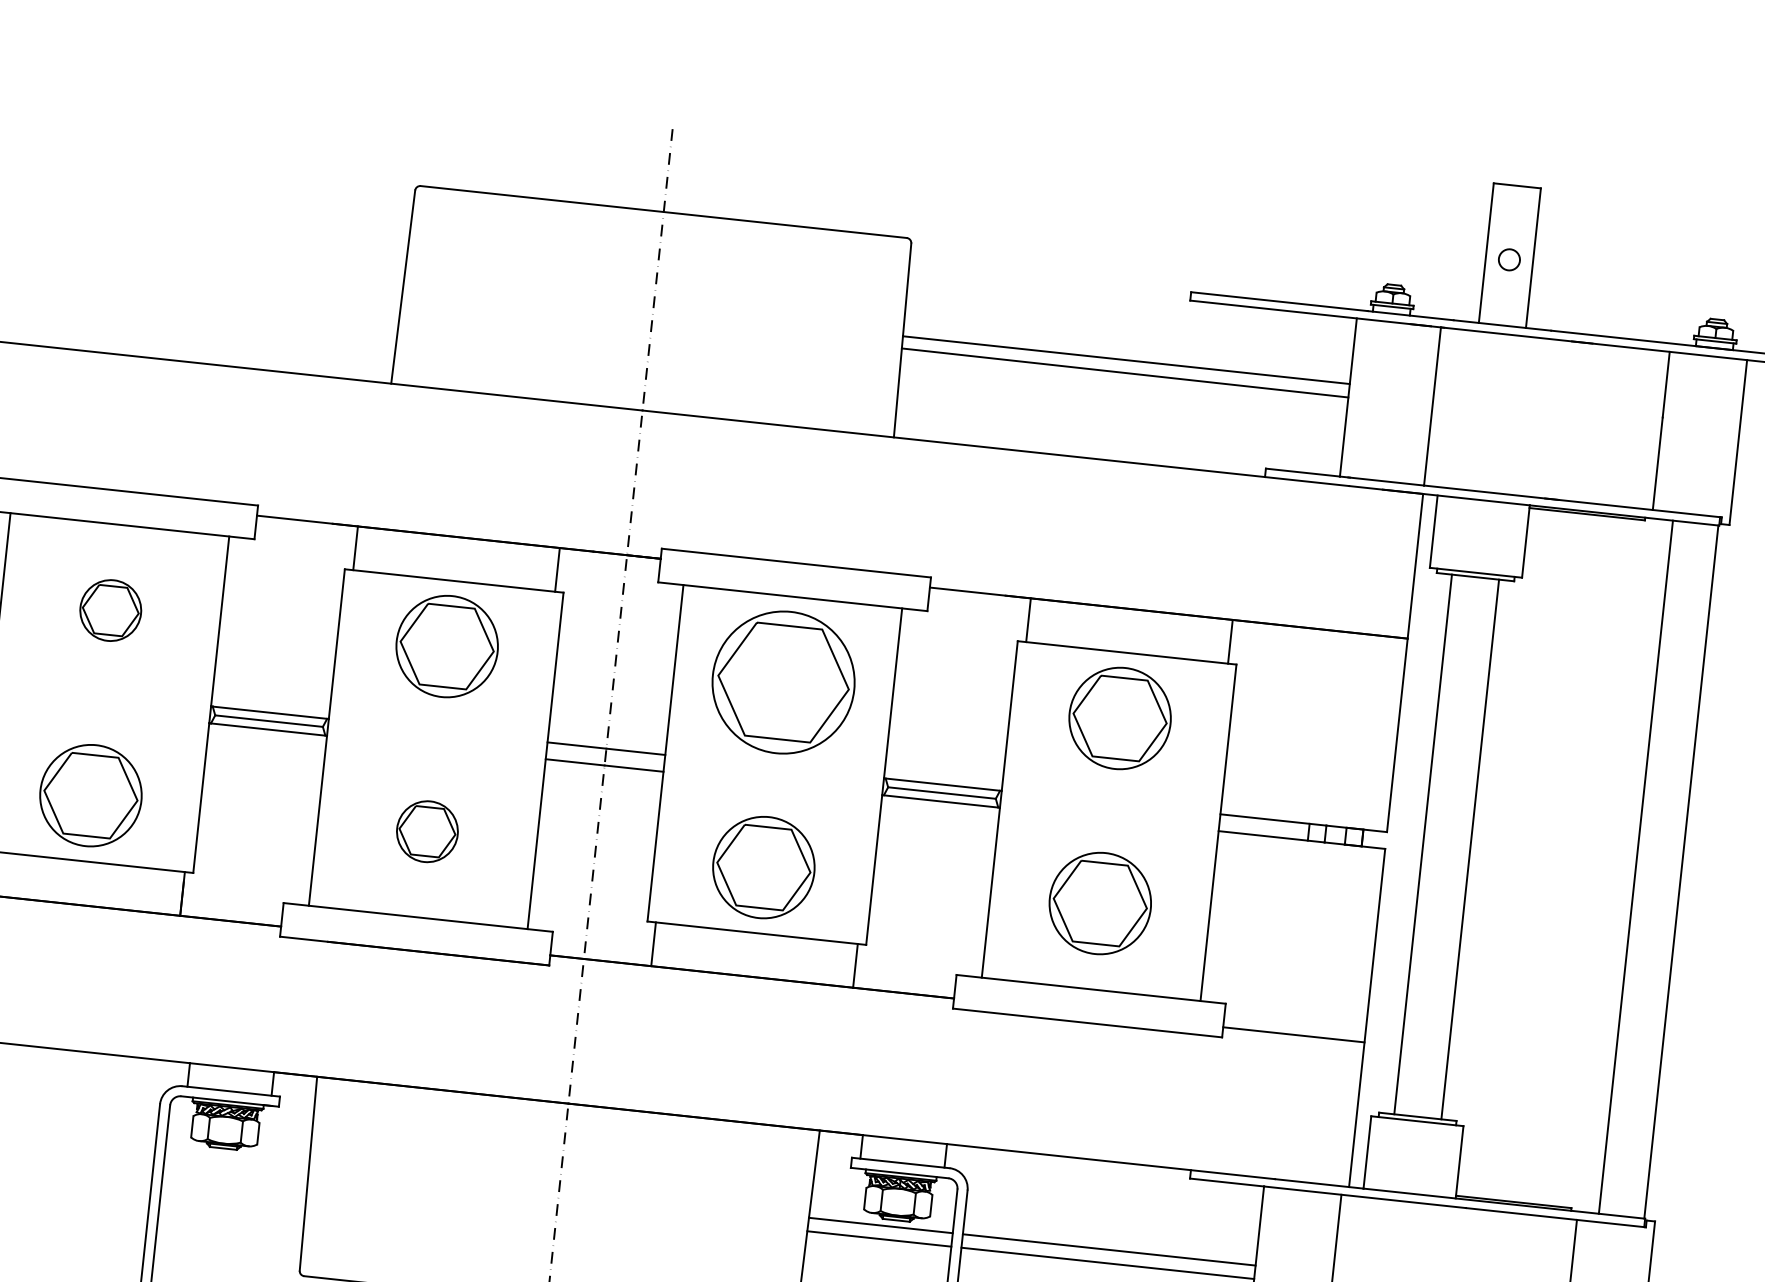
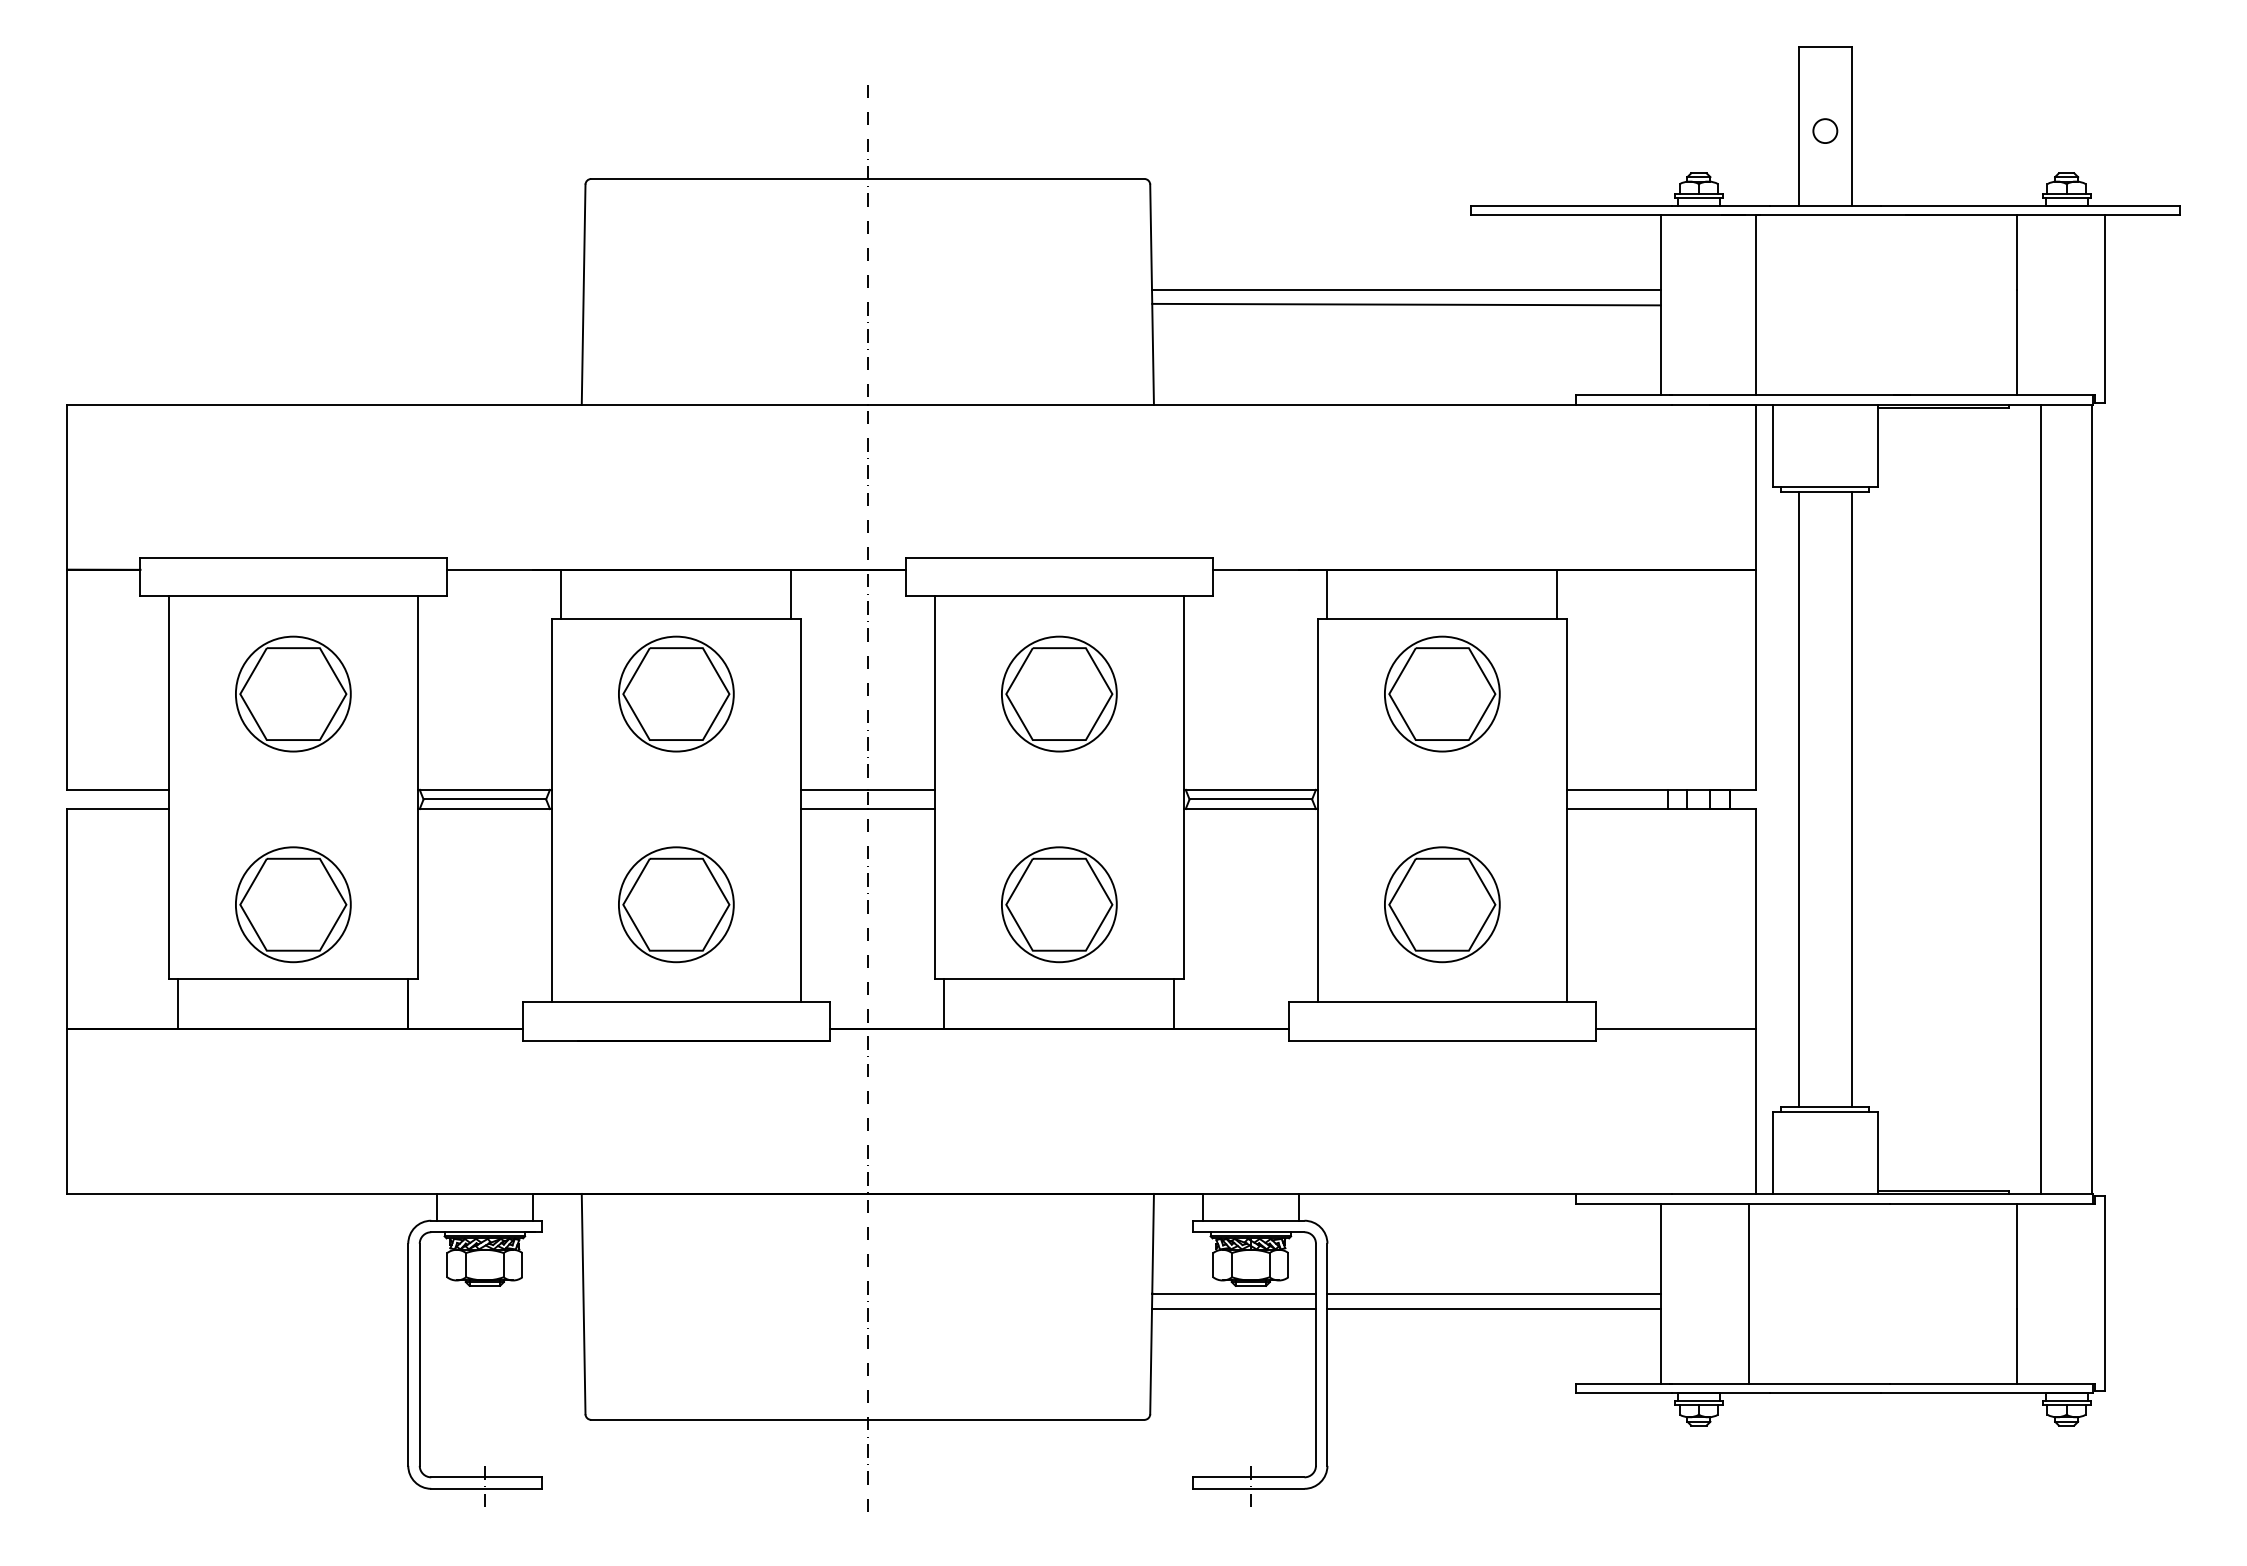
part: (110, 610) -> (293, 693), size x1.67
part: (783, 682) -> (1059, 693), size x0.71
part: (427, 831) -> (676, 904), size x1.67

